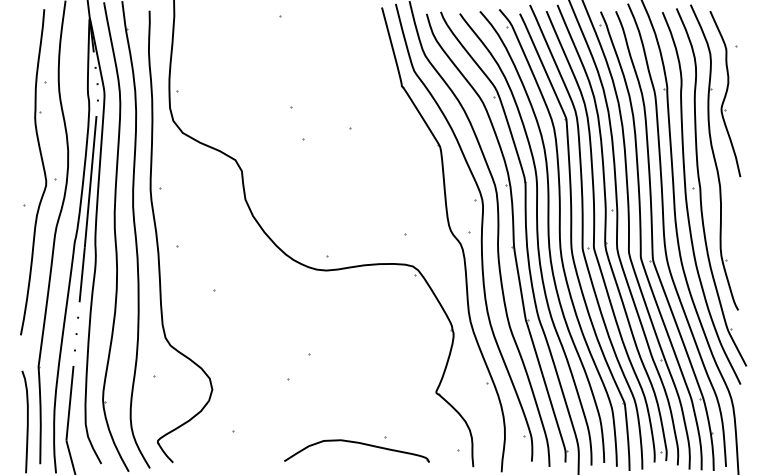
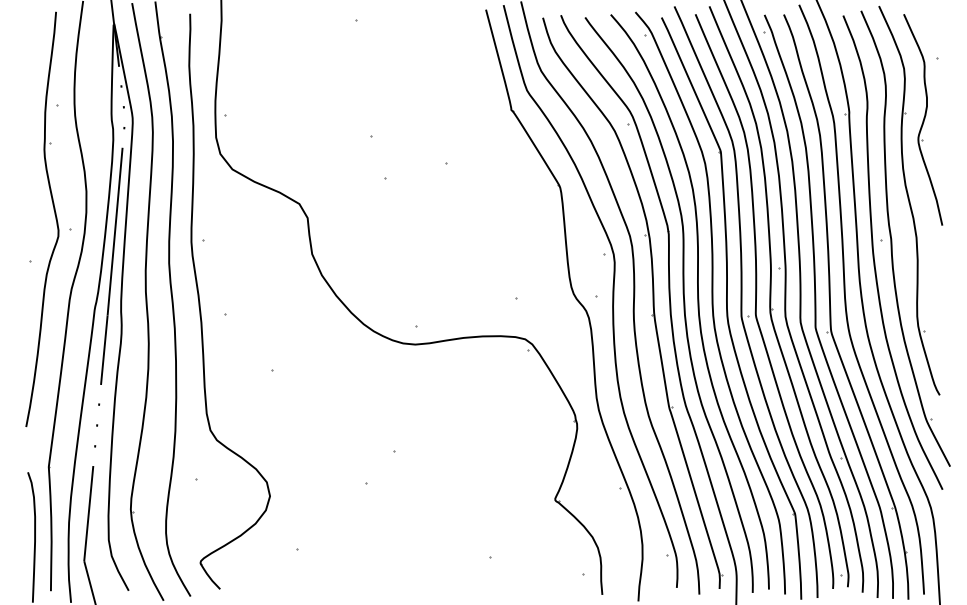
part: (359, 444) -> (457, 565), removed

